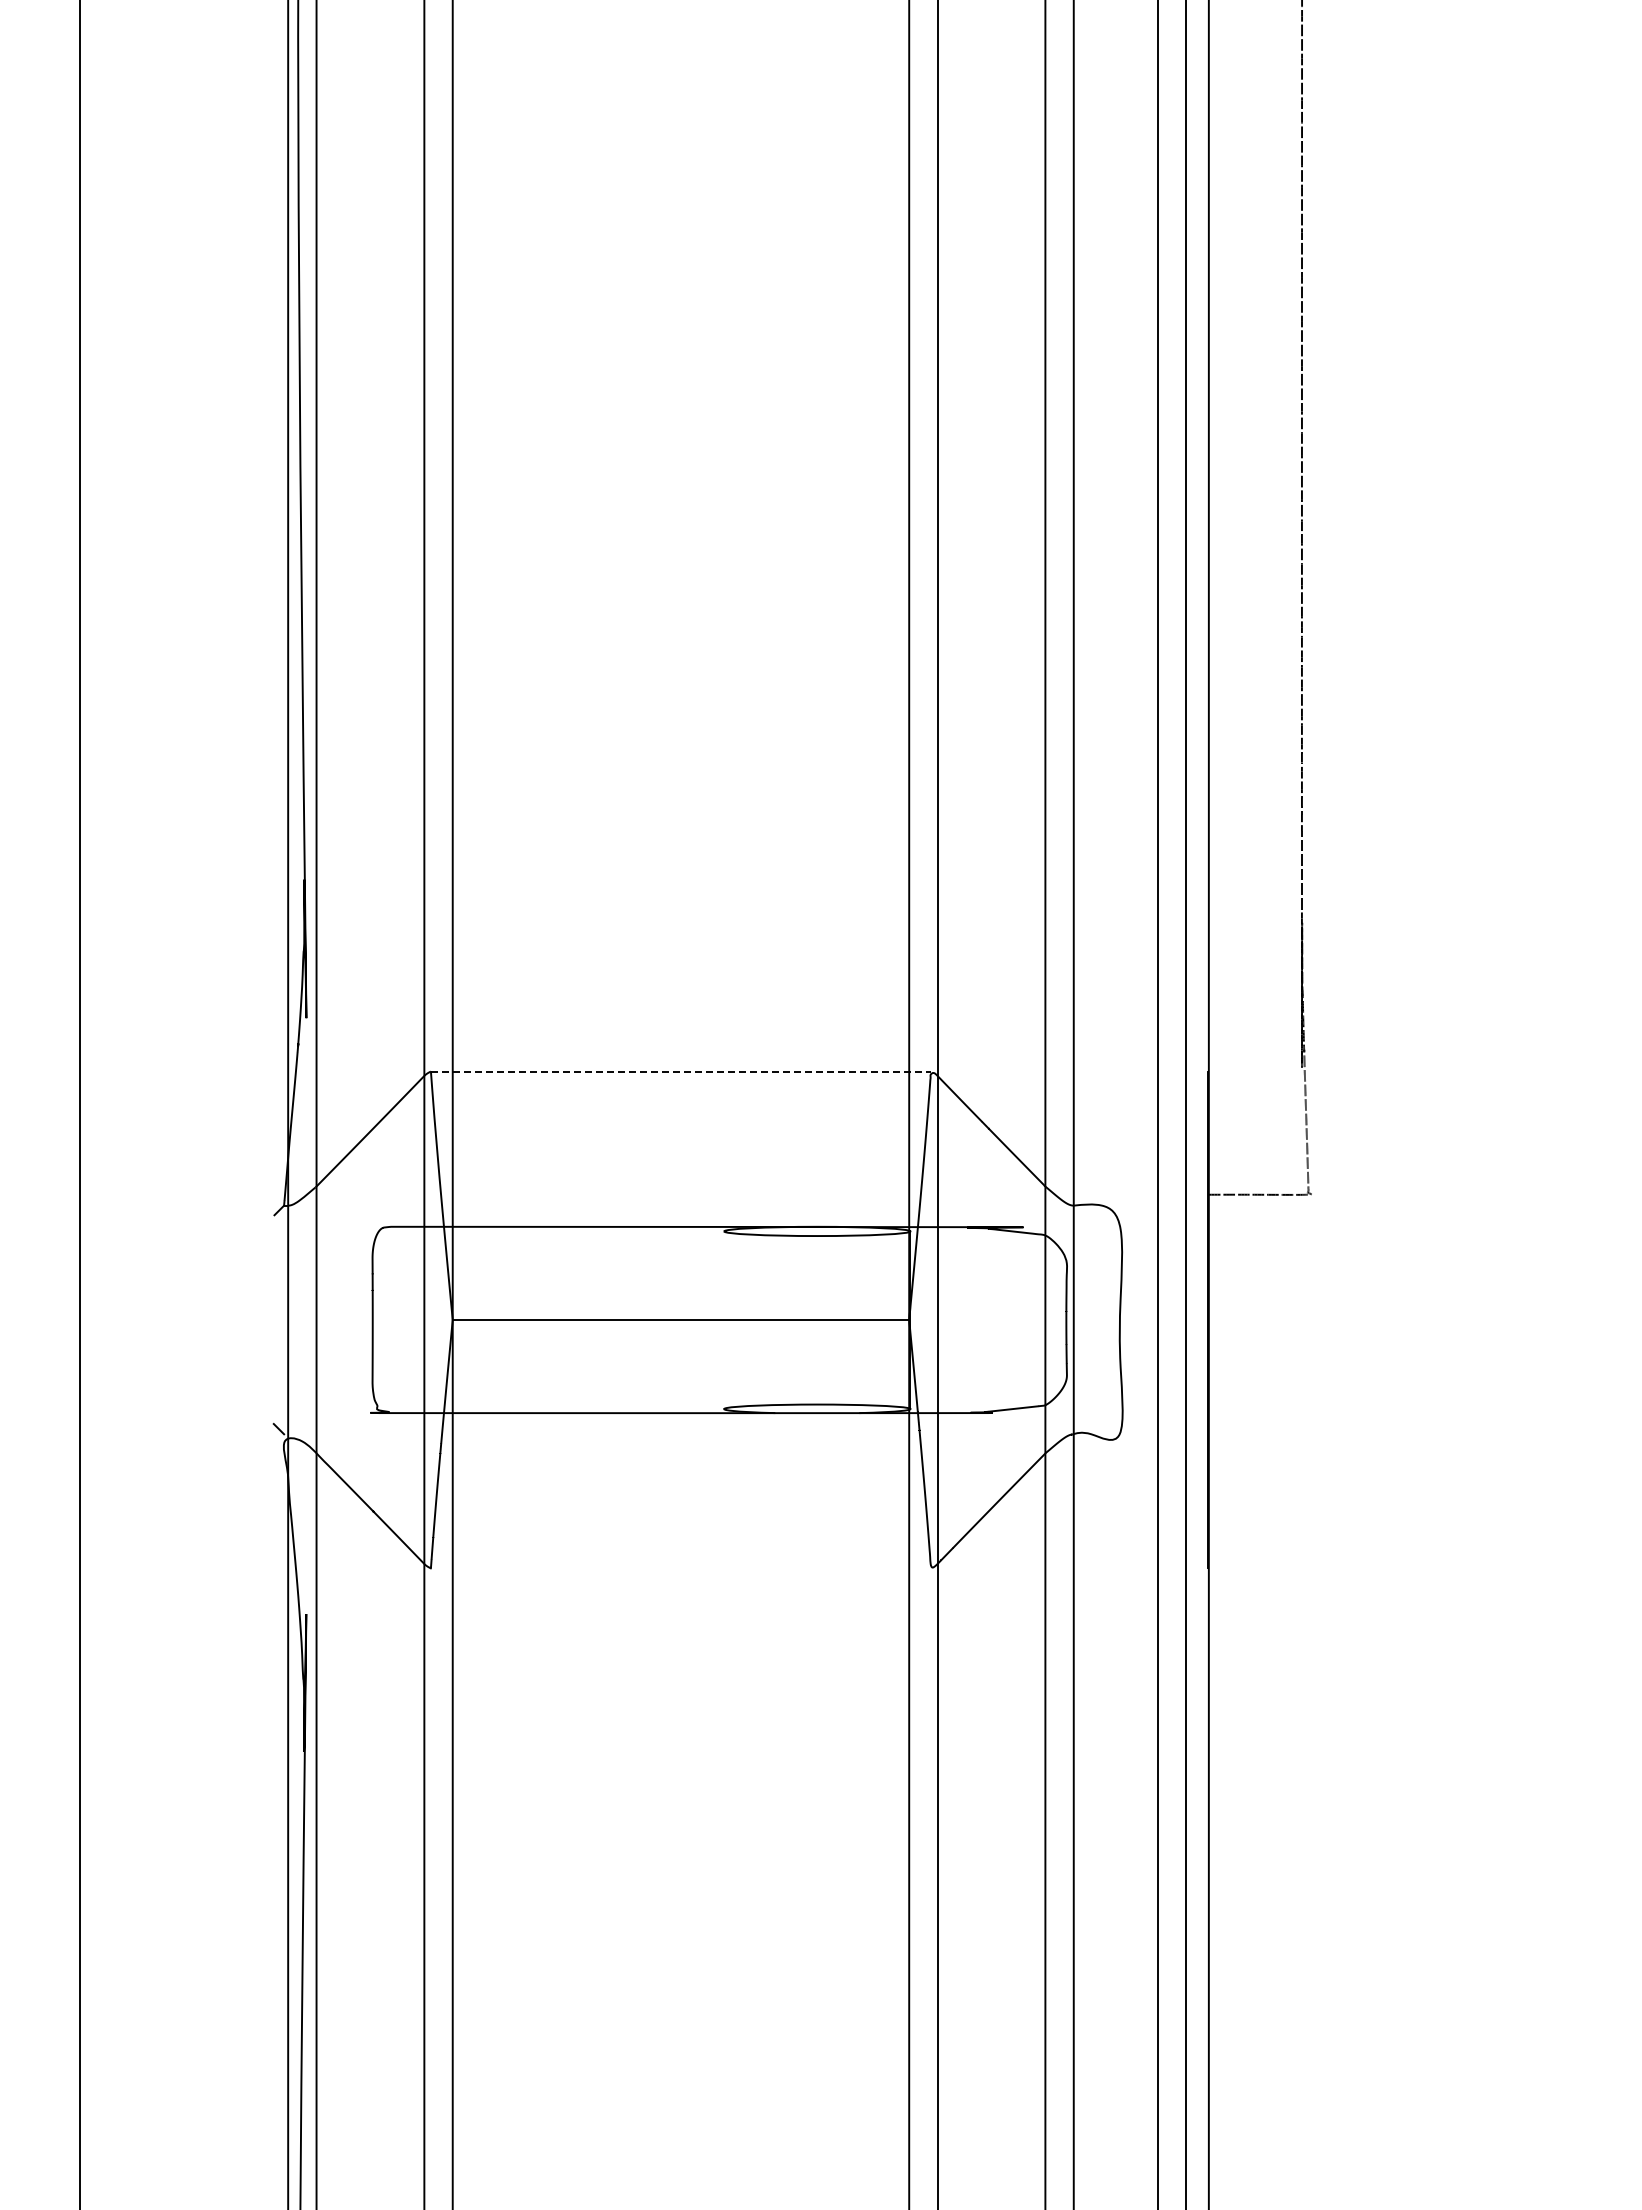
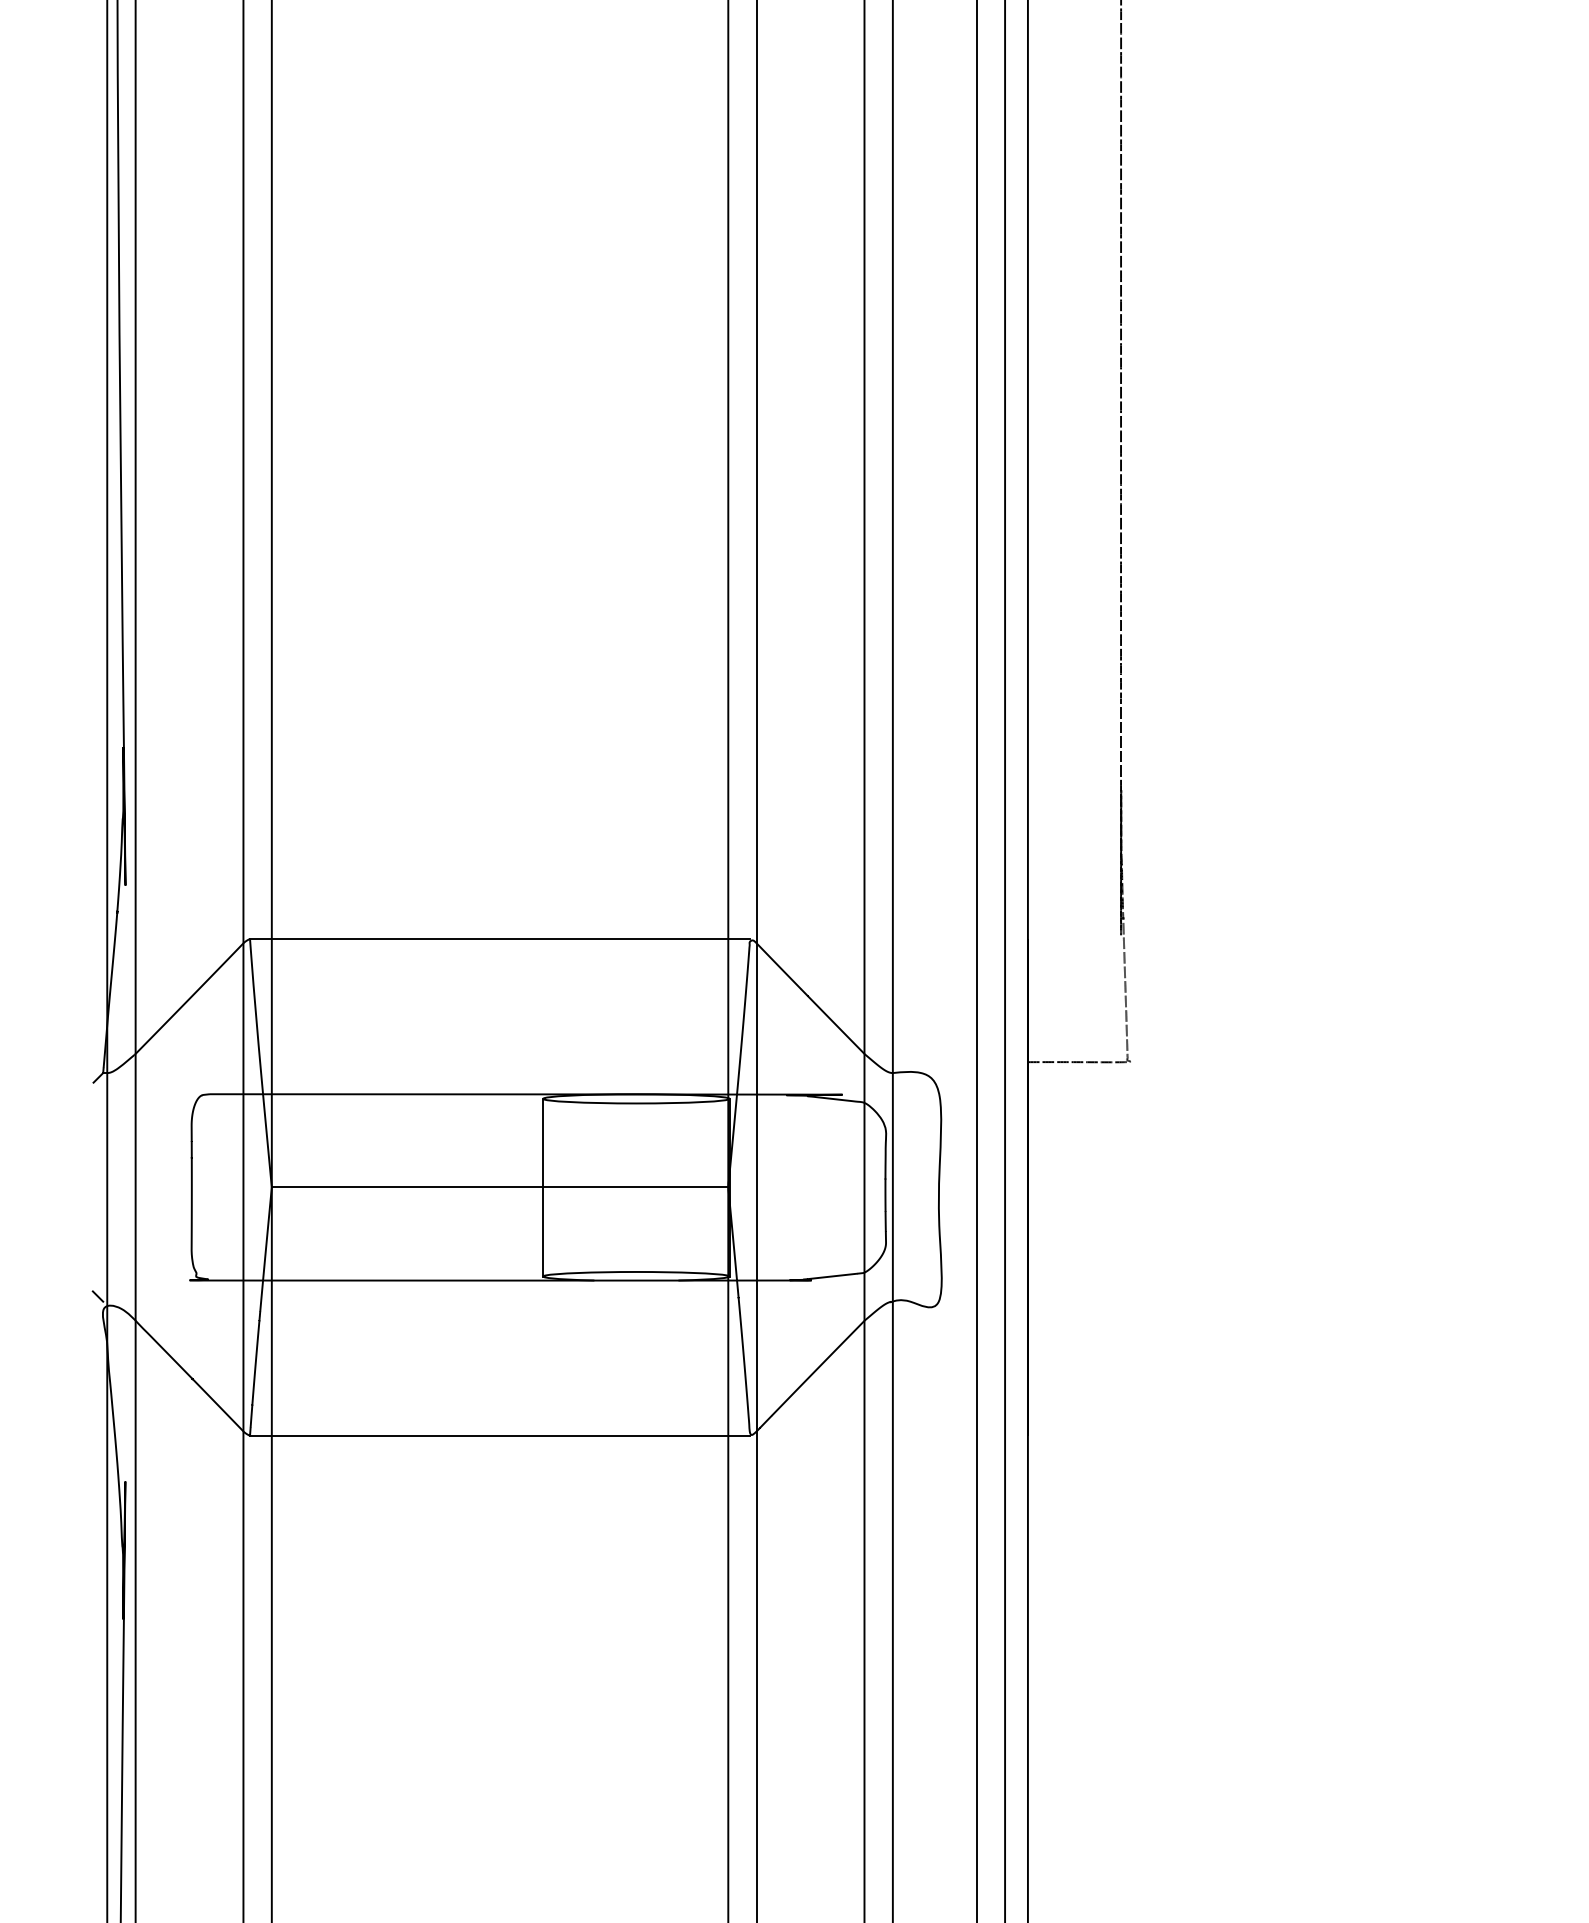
line: (681, 1071) -> (500, 938), dashed -> solid
line: (724, 1320) -> (543, 1187), added
line: (680, 1568) -> (499, 1435), added

